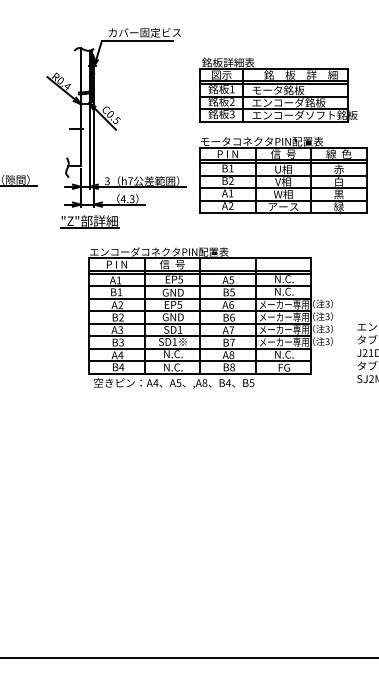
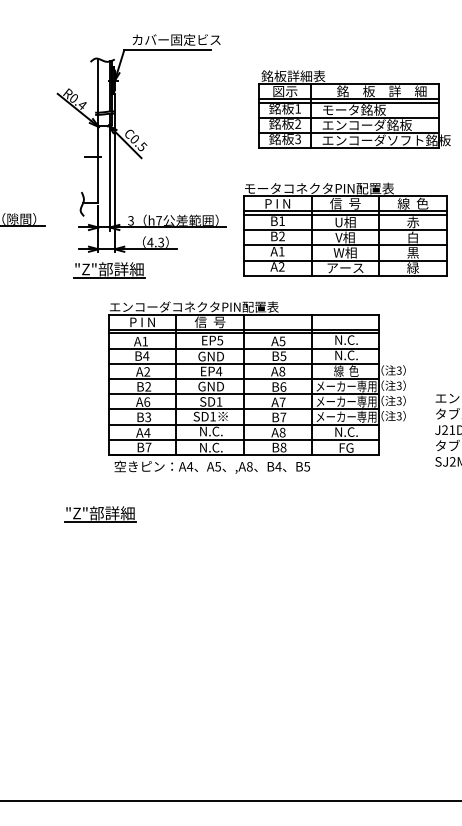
part: (278, 89) -> (354, 109), moved
part: (283, 175) -> (345, 229), moved
text: (120, 291) -> (146, 355), B1 -> B4
text: (179, 304) -> (218, 371), EP5 -> EP4
text: (231, 304) -> (282, 371), A6 -> A8
text: (284, 304) -> (346, 371), メーカー専用 -> 線  色
text: (120, 329) -> (147, 401), A3 -> A6
text: (121, 367) -> (148, 447), B4 -> B7
part: (82, 422) -> (100, 514), added

